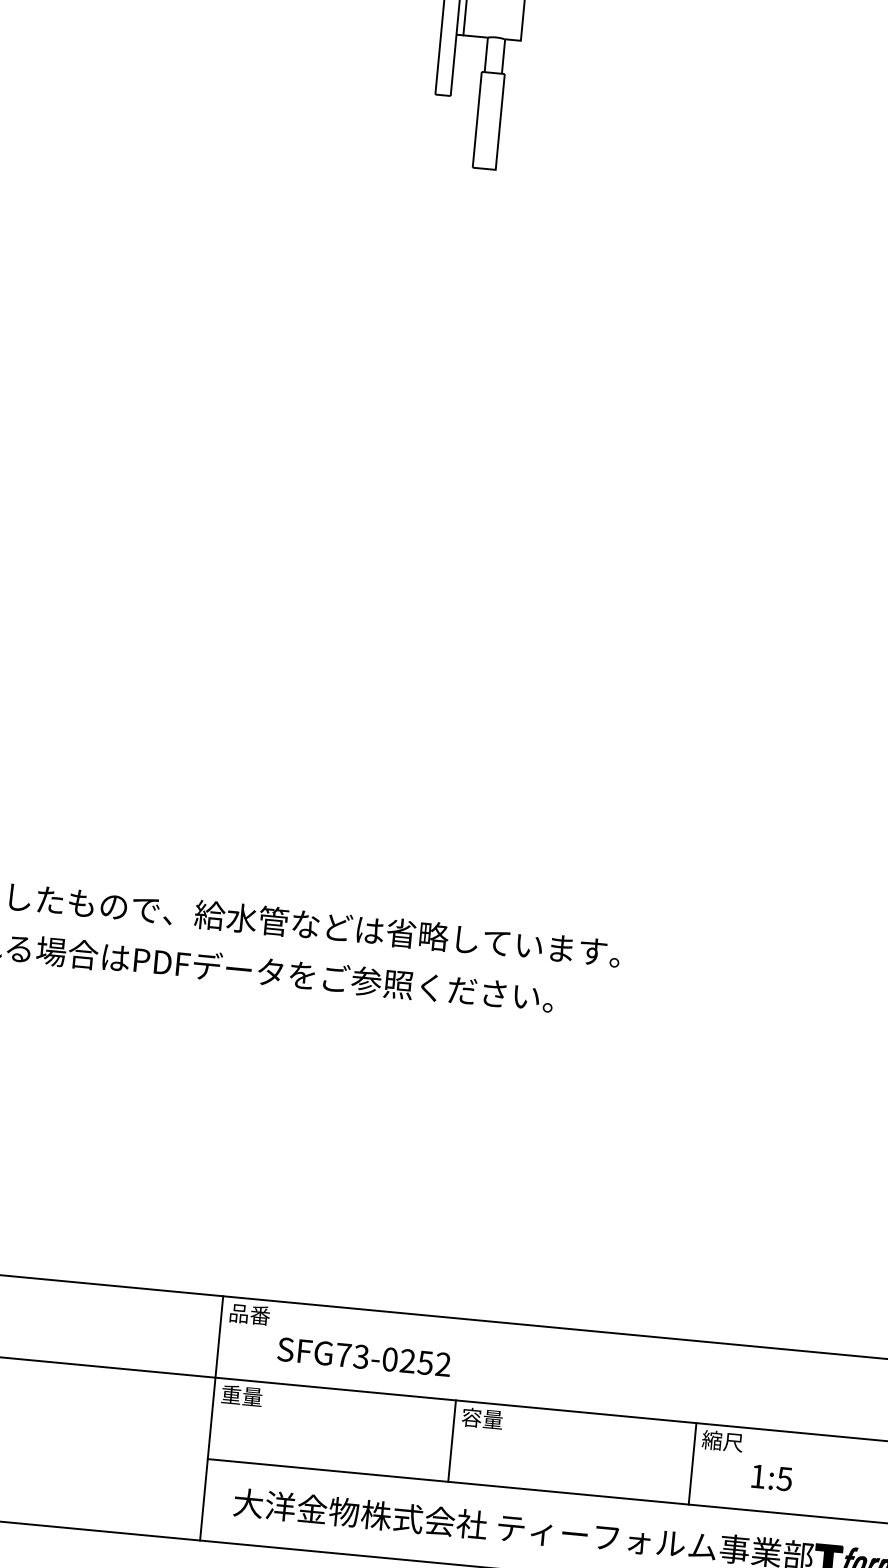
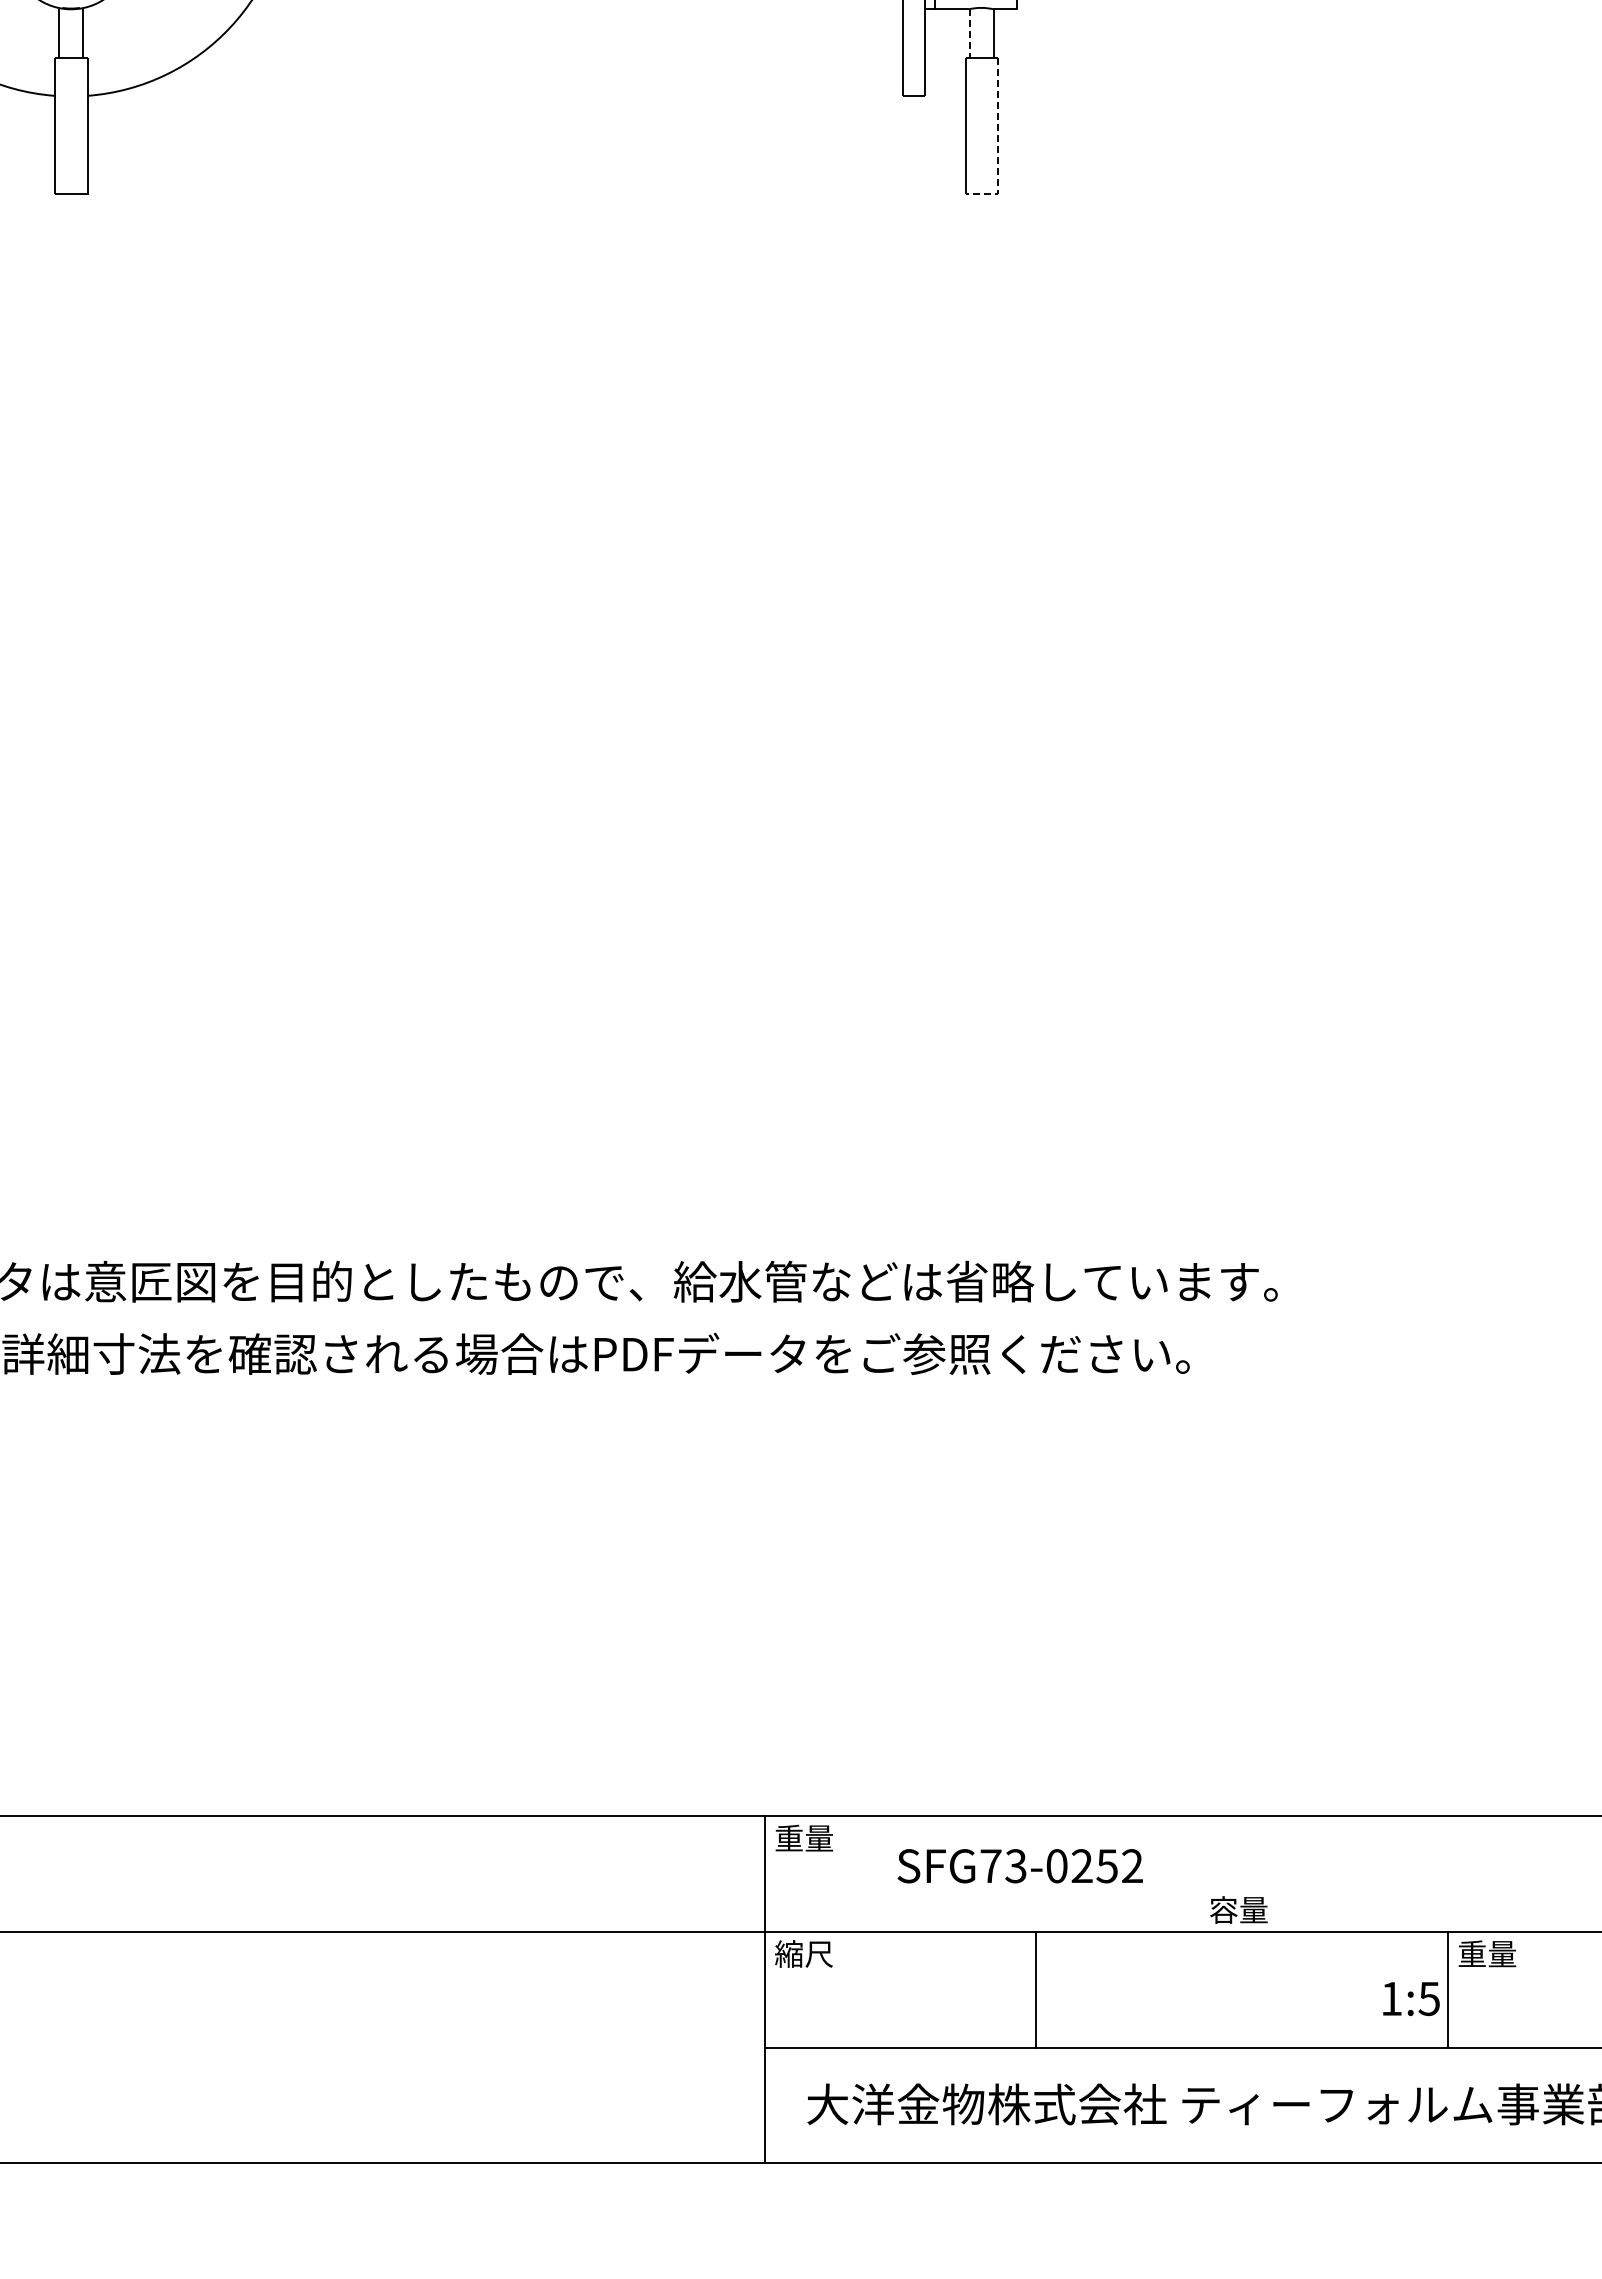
line: (486, 55) -> (969, 34), solid -> dashed
line: (499, 134) -> (998, 143), solid -> dashed
text: (249, 1314) -> (804, 1838), 品番 -> 重量
text: (363, 1357) -> (1019, 1866), moved
text: (242, 1395) -> (804, 1953), 重量 -> 縮尺
text: (482, 1418) -> (1238, 1909), moved
line: (452, 1440) -> (1036, 1989), moved
text: (723, 1440) -> (1487, 1953), 縮尺 -> 重量
text: (772, 1477) -> (1411, 1998), moved

